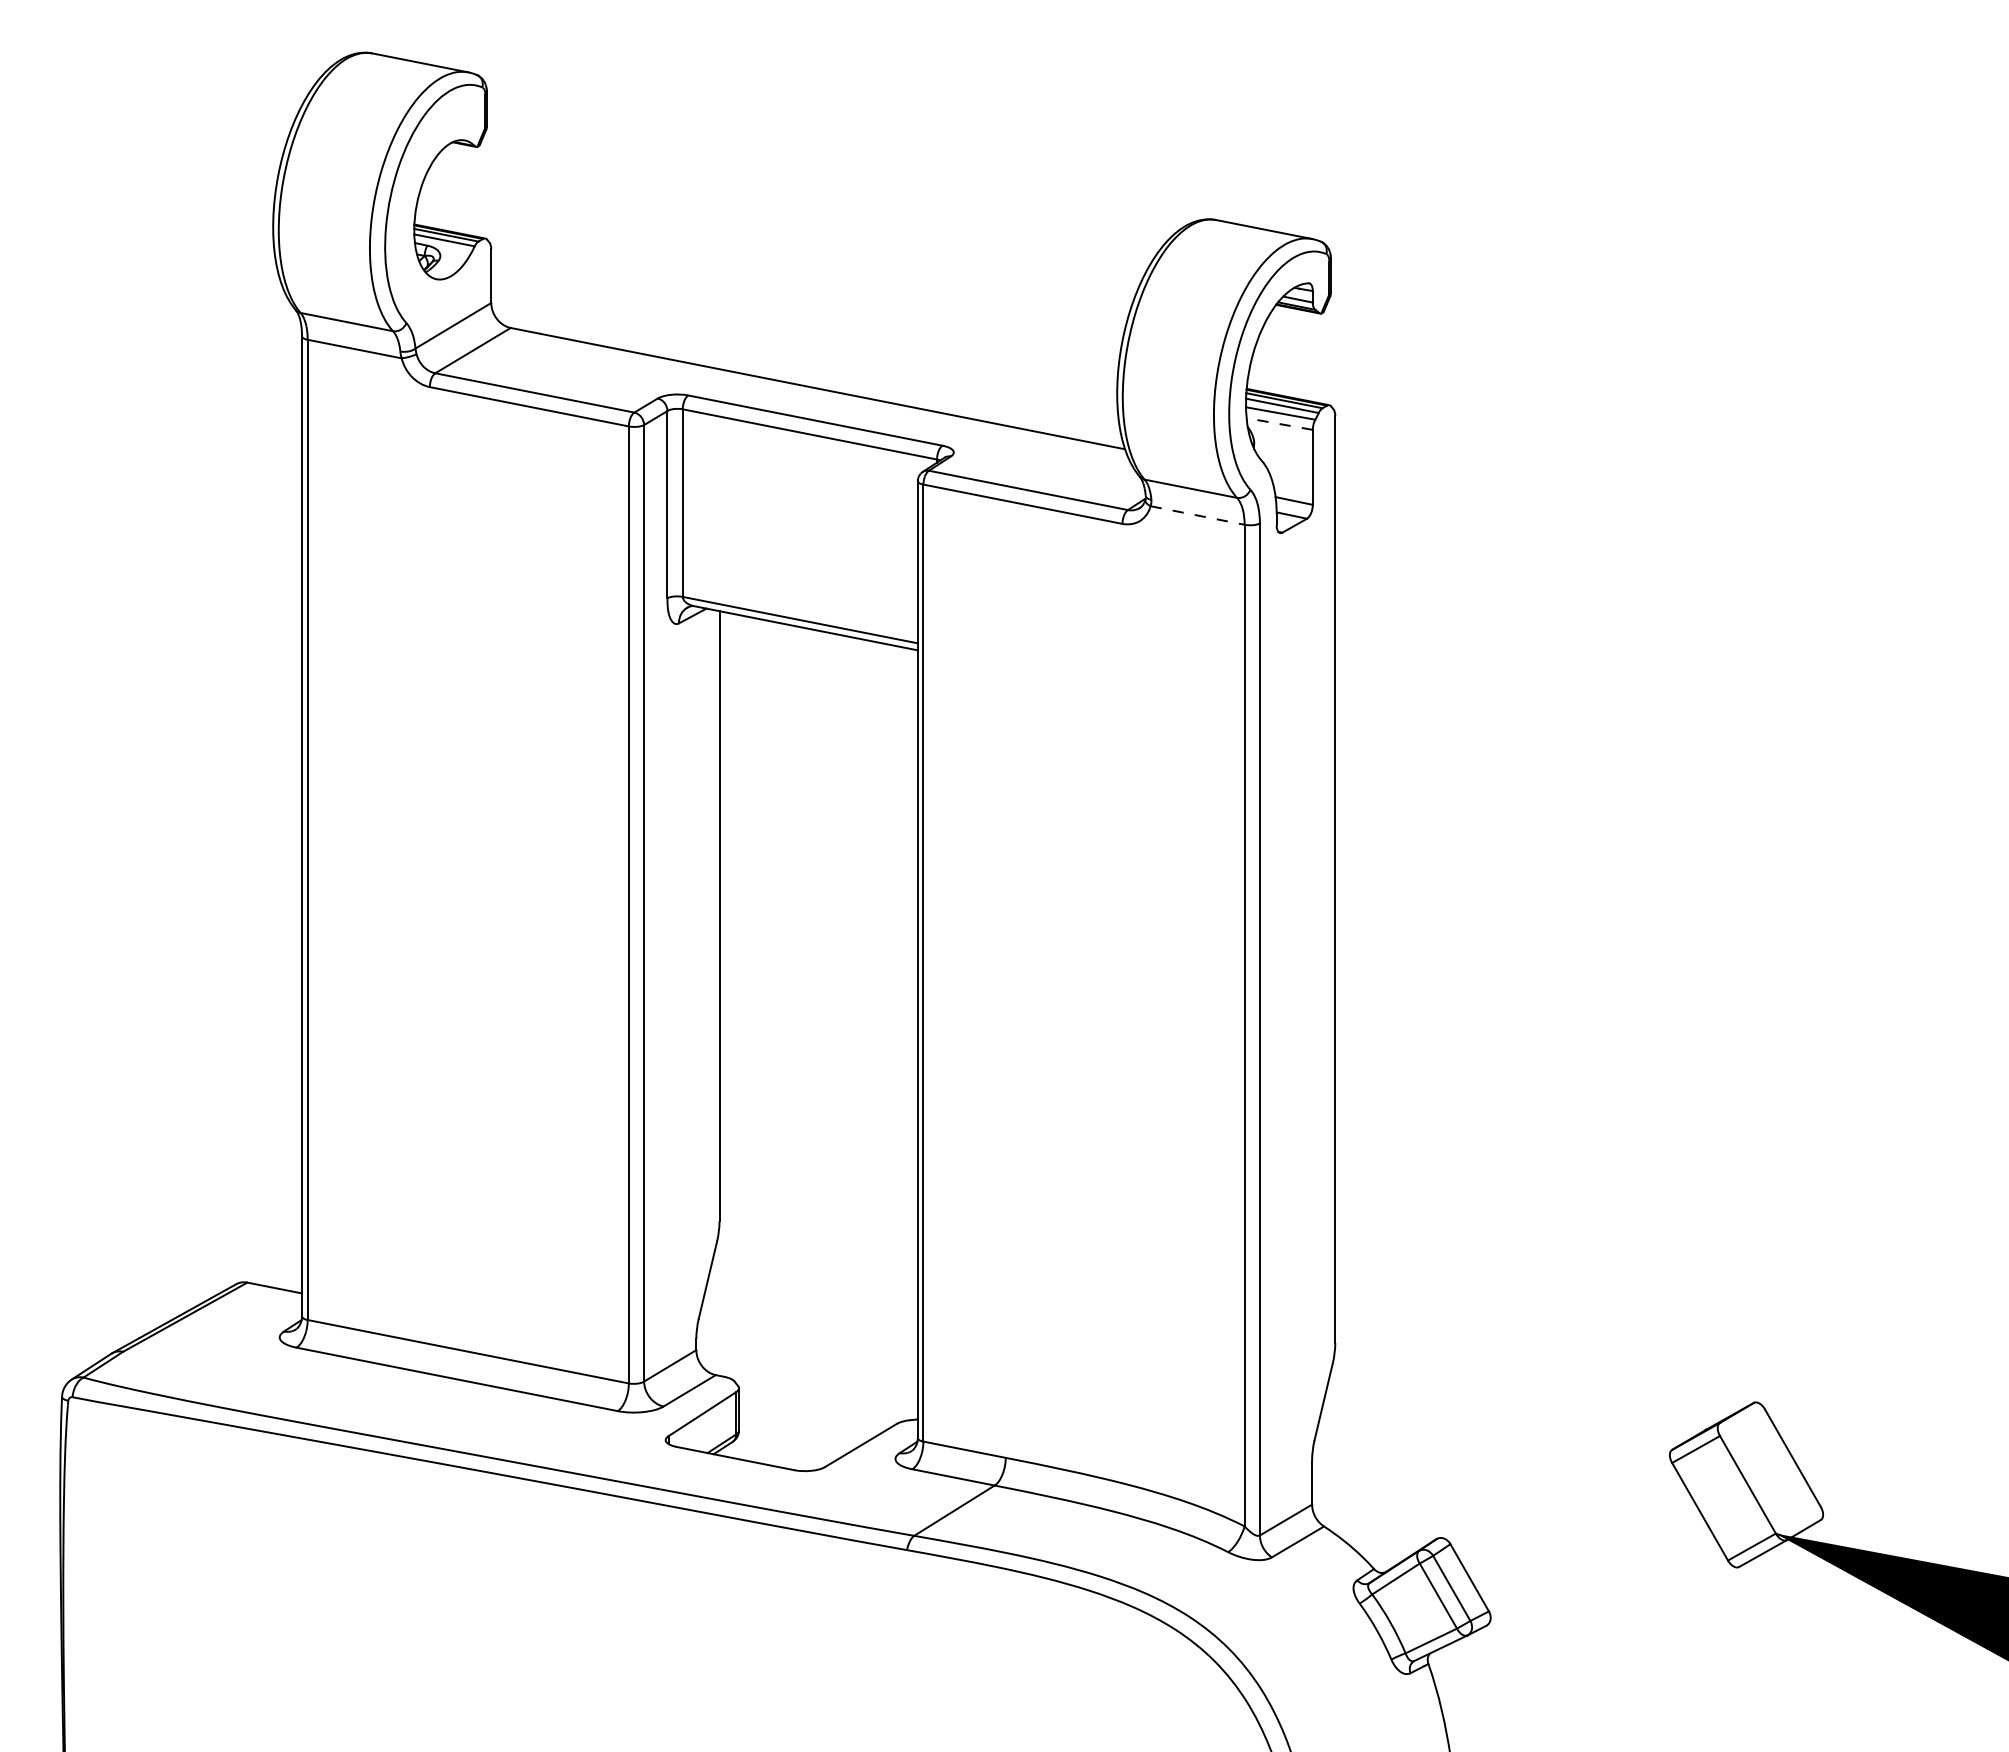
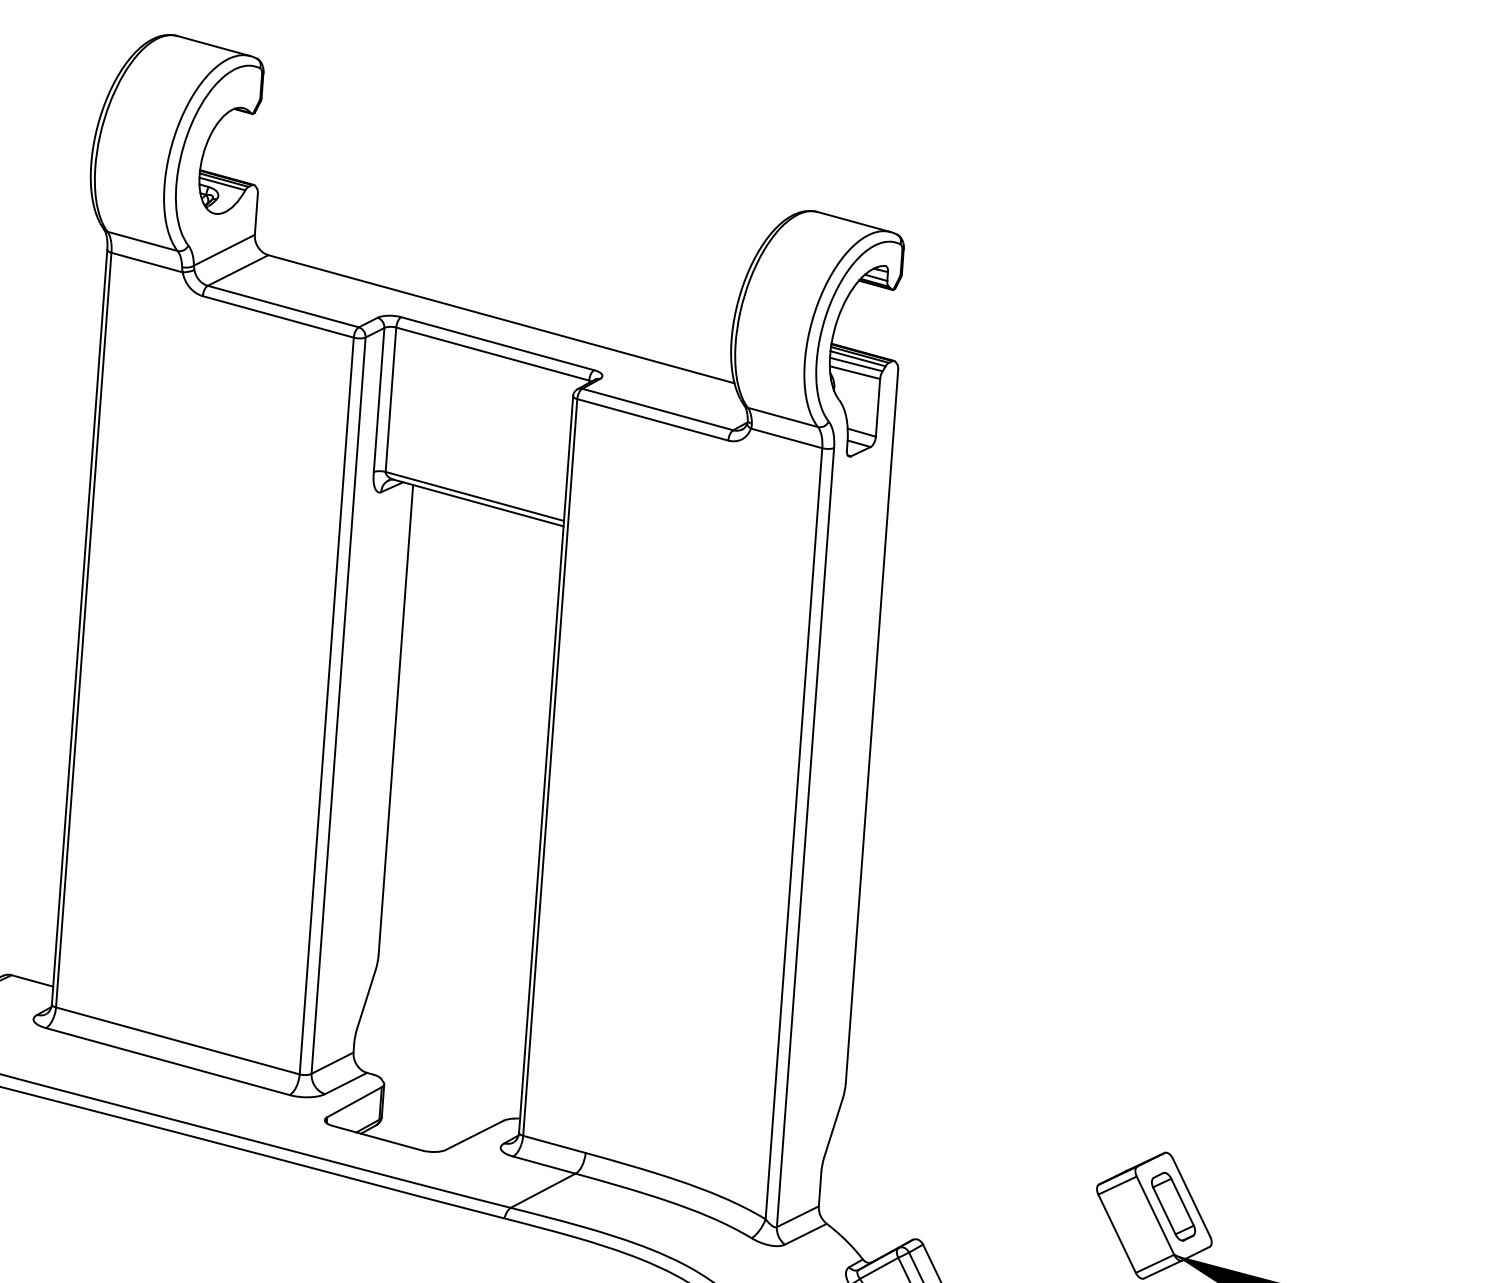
line: (1279, 424) -> (854, 372), dashed -> solid
line: (1197, 515) -> (786, 438), dashed -> solid
part: (1770, 1471) -> (1173, 1206), added

